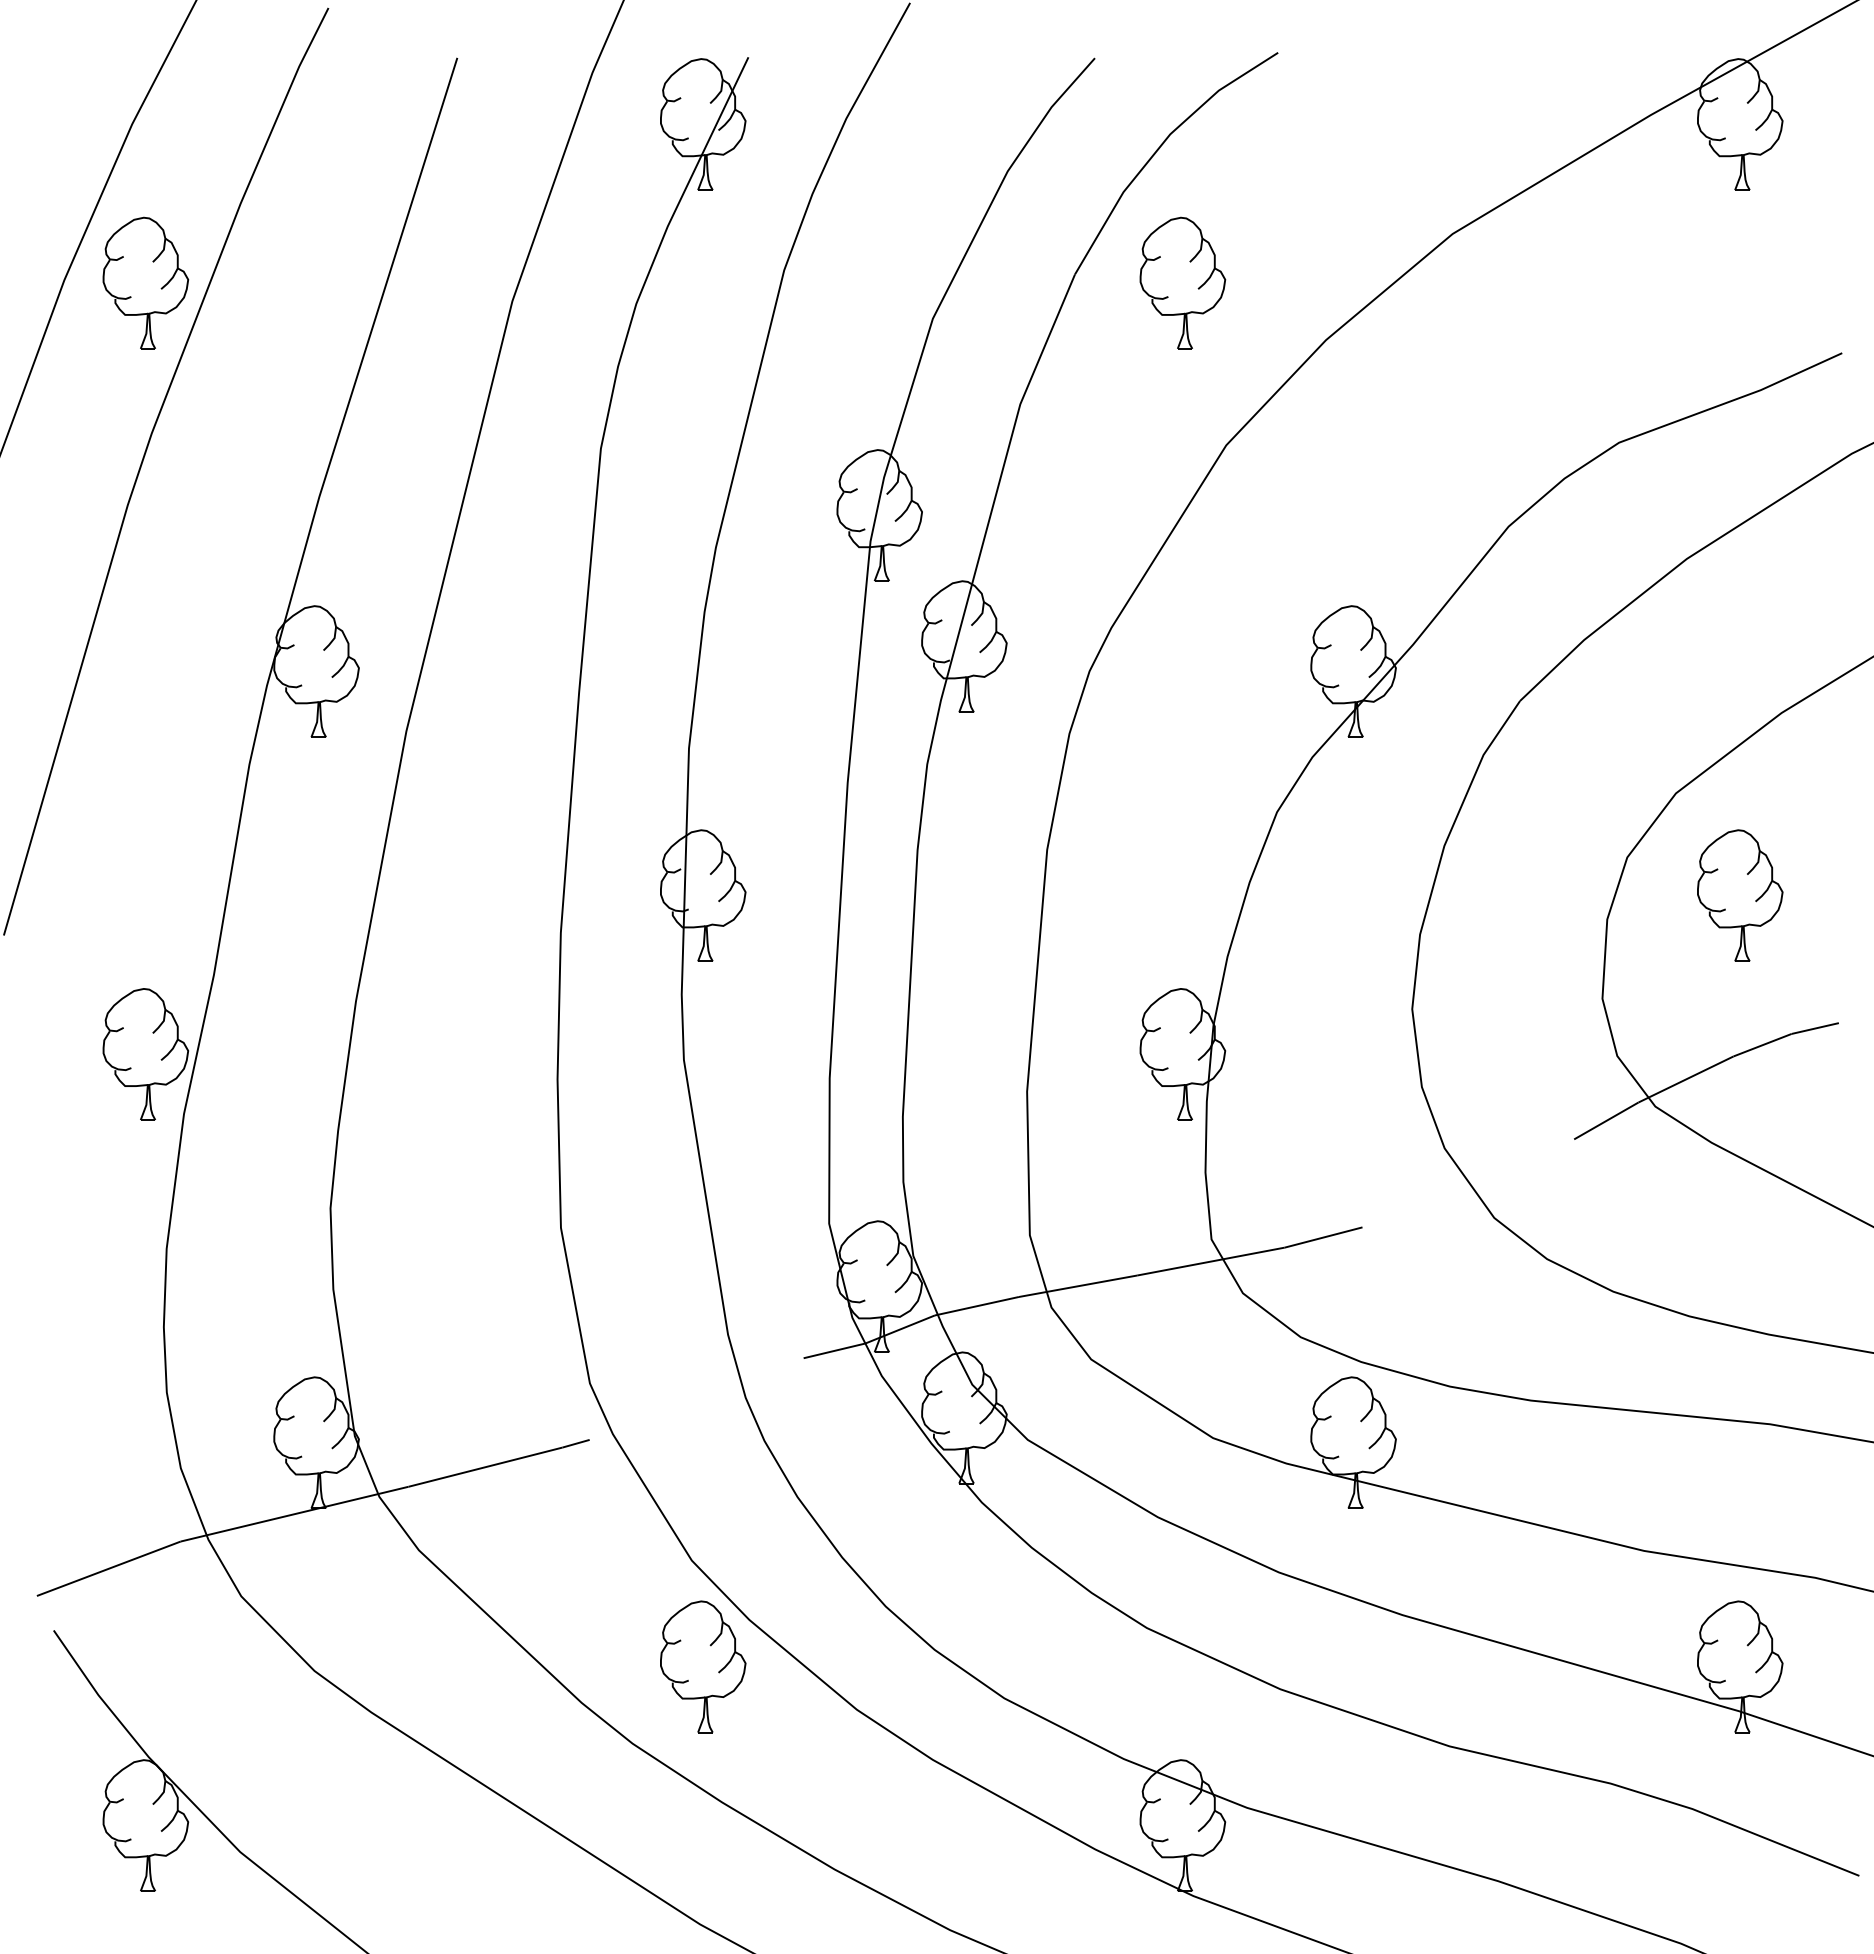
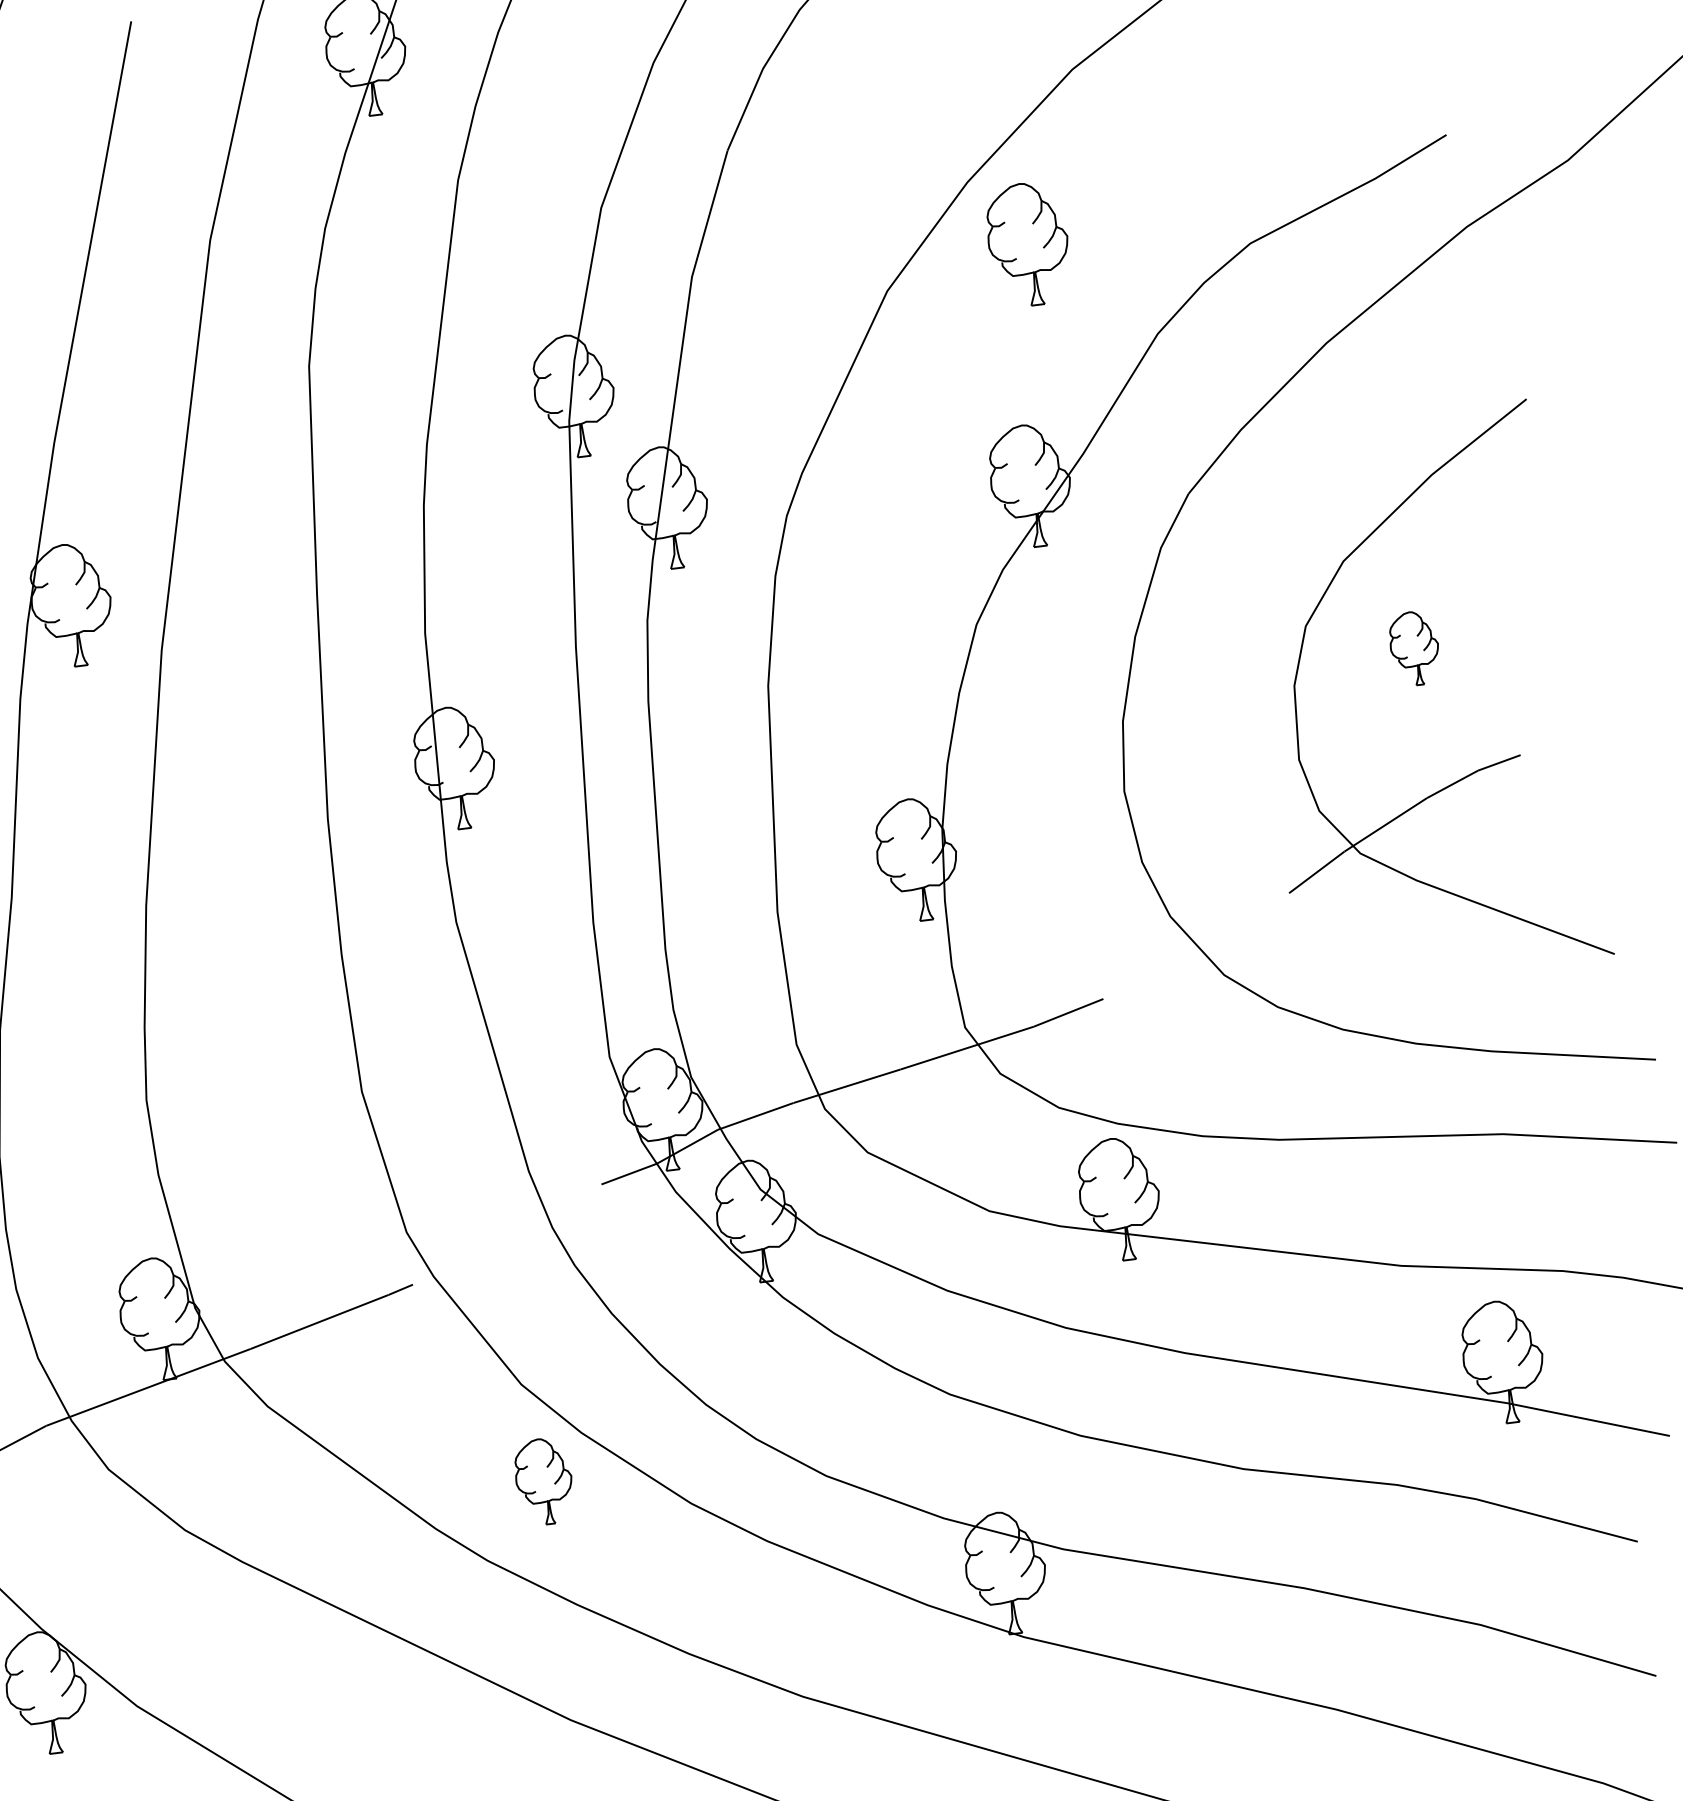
part: (1182, 282) -> (1028, 243), moved
part: (1740, 895) -> (1414, 648), size x0.6
part: (703, 1666) -> (544, 1481), size x0.7

